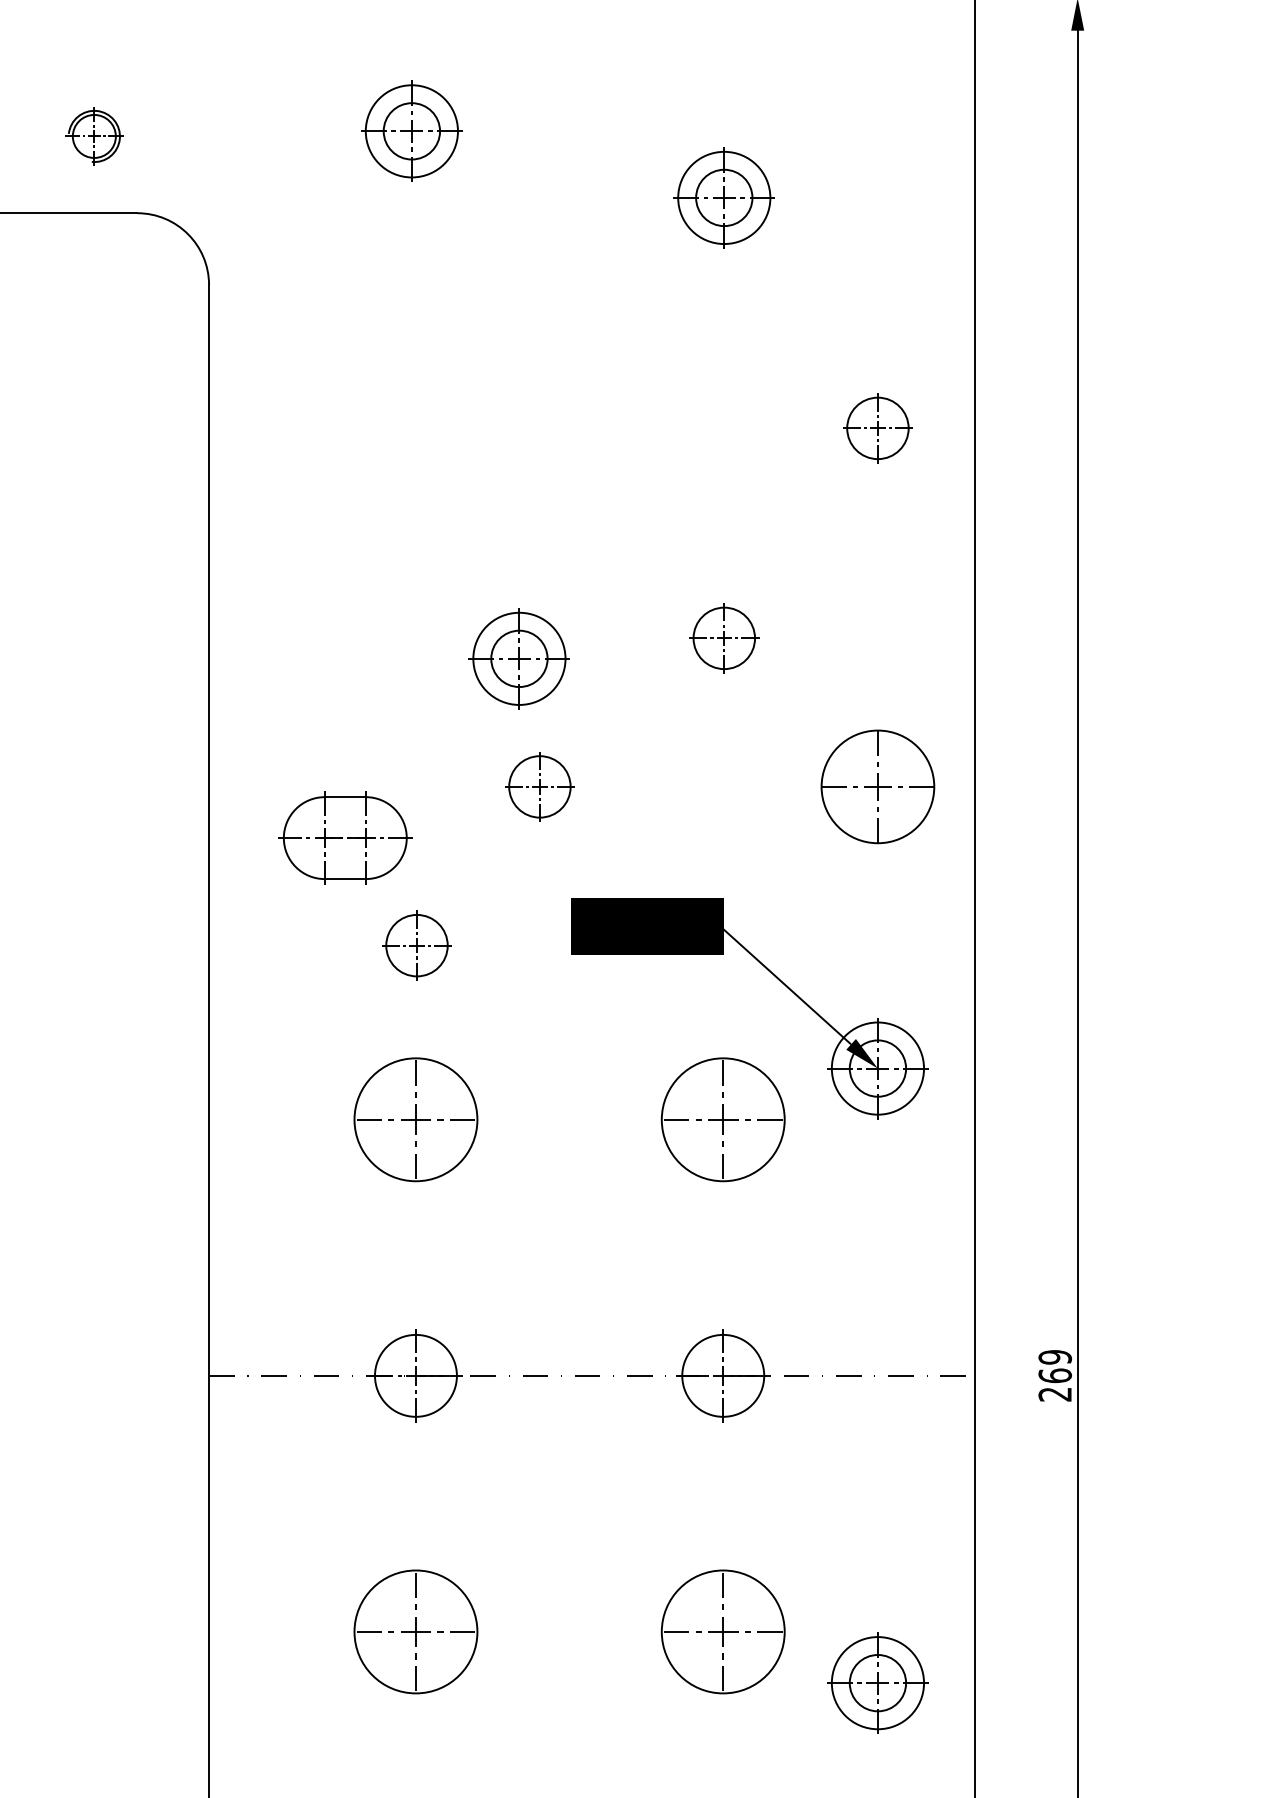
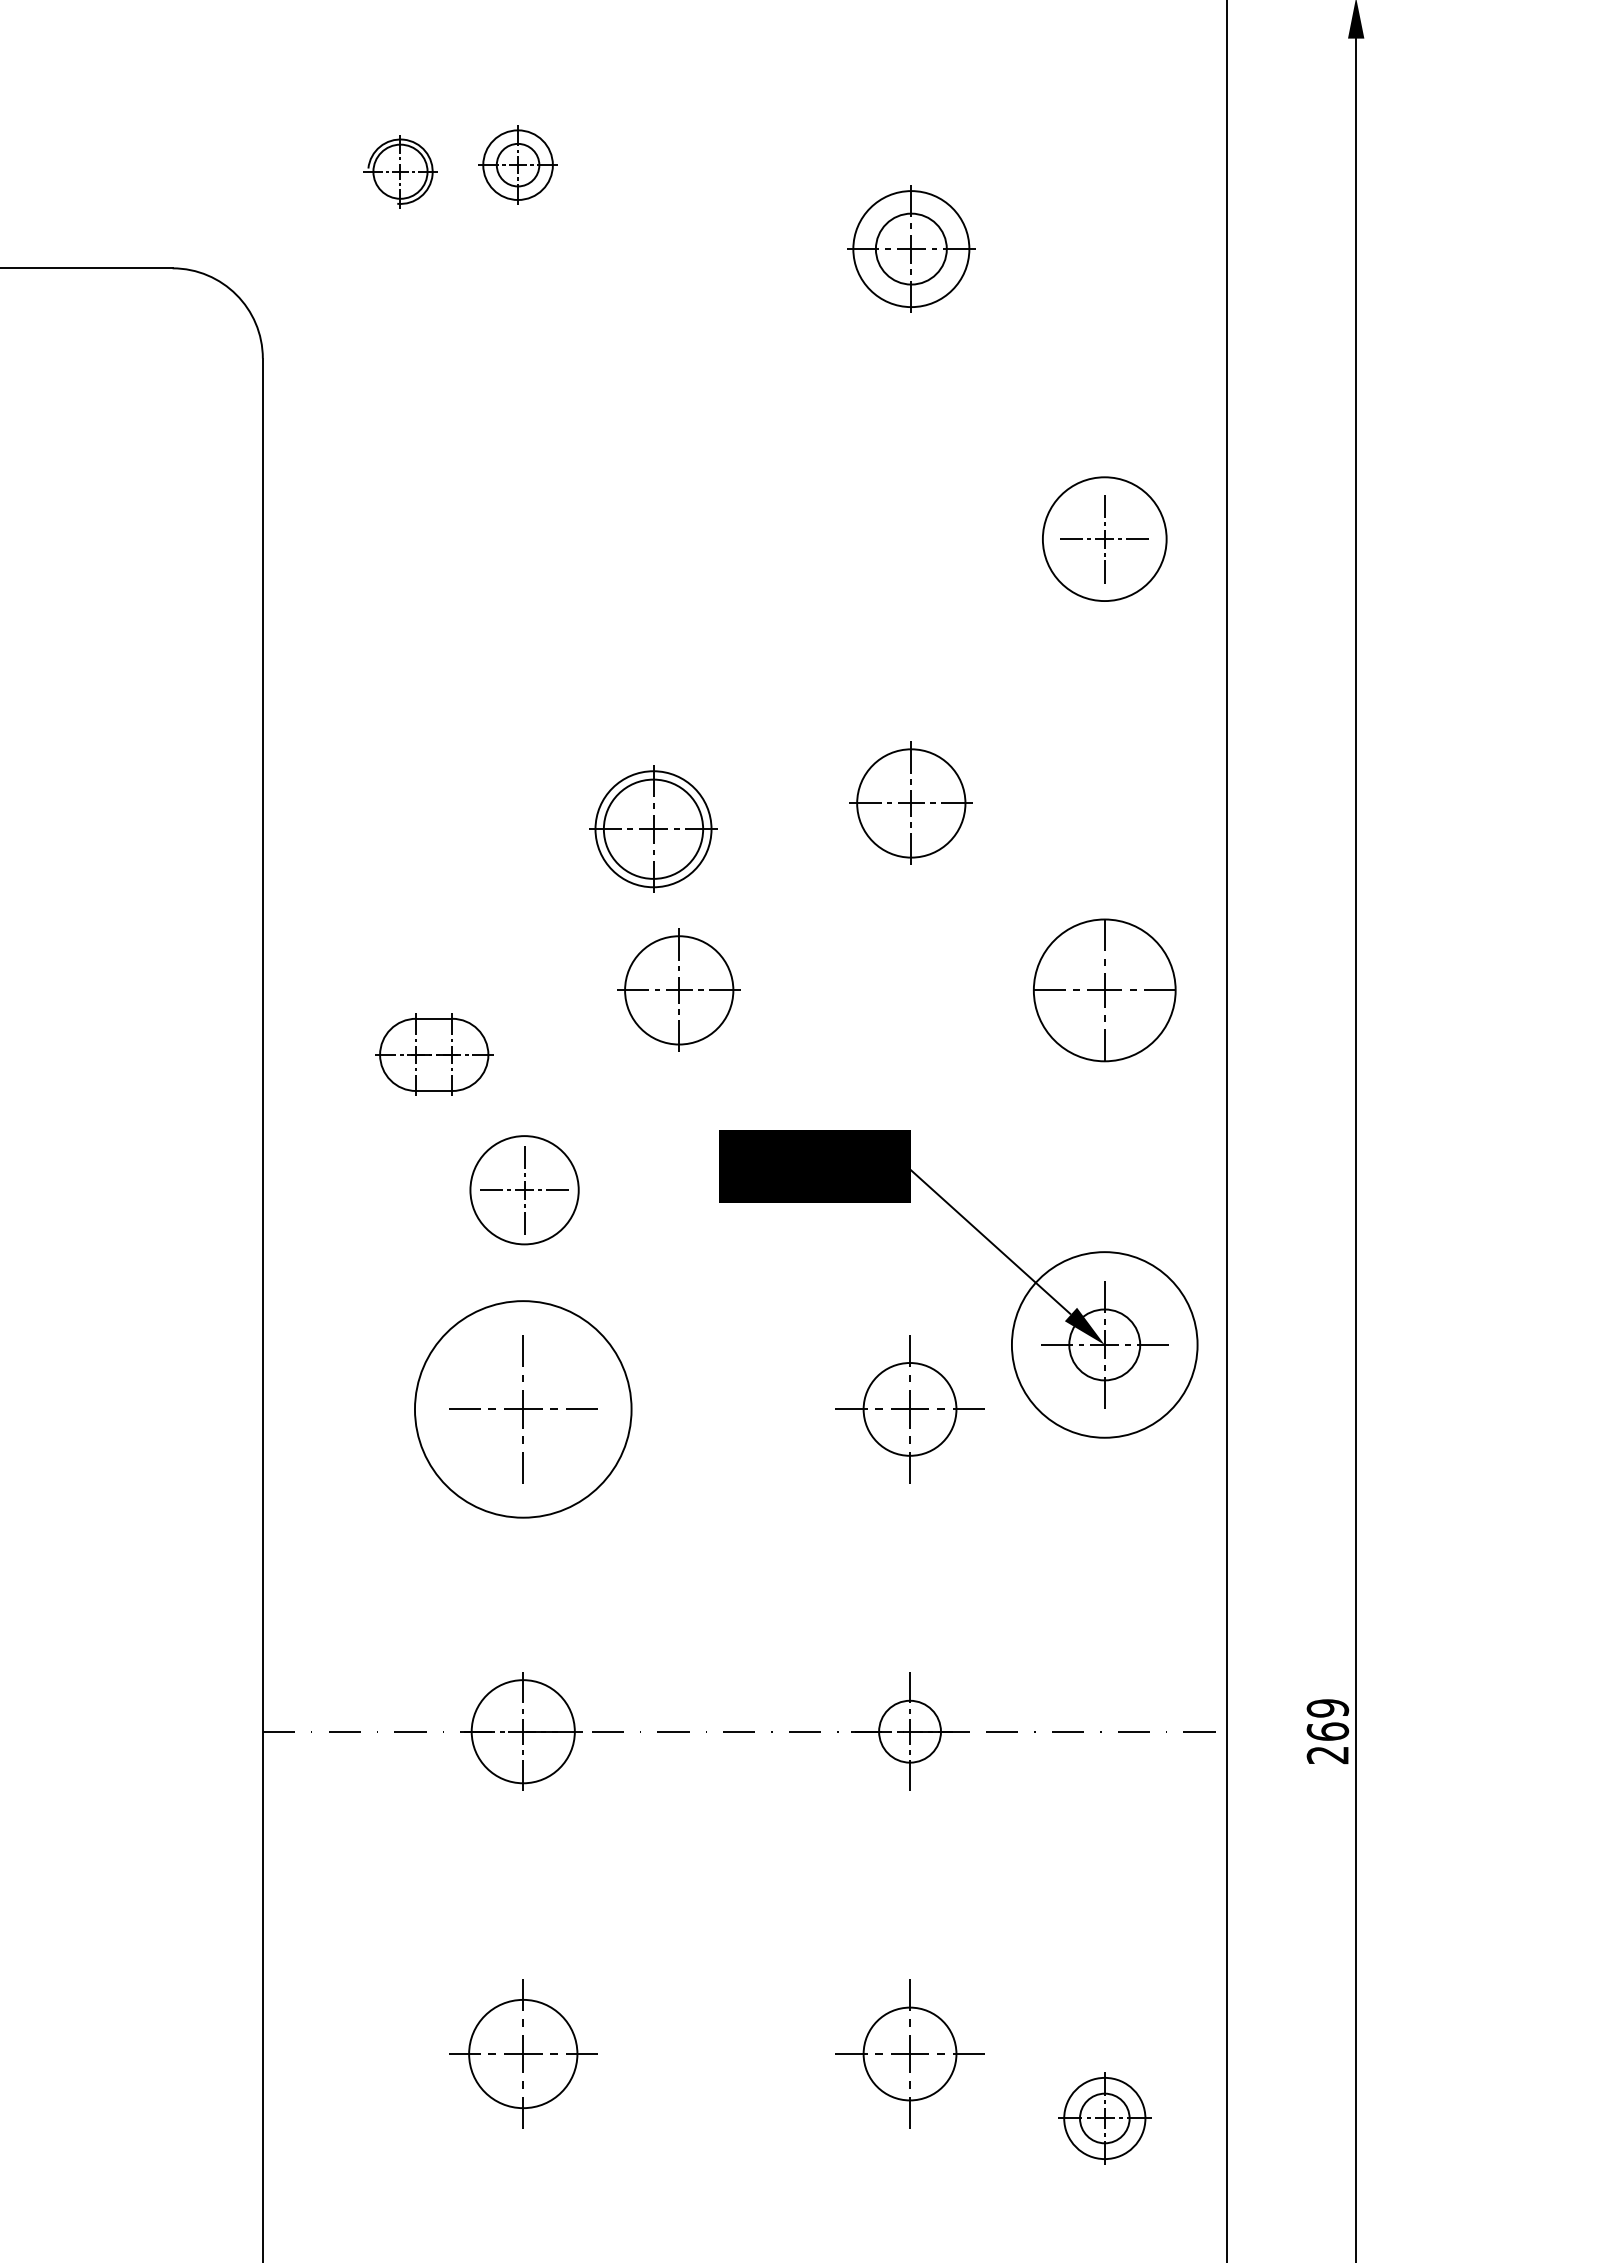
part: (411, 130) -> (517, 164), size x0.6
part: (94, 136) -> (400, 171), moved
circle: (877, 427) -> (1104, 538), size x1.6
part: (724, 638) -> (911, 803), size x1.4
circle: (519, 658) -> (653, 828), size x1.4
part: (540, 786) -> (679, 990), size x1.4
part: (344, 837) -> (433, 1054), size x0.7
circle: (416, 945) -> (524, 1189), size x1.4
circle: (877, 1068) -> (1104, 1344), size x1.6
circle: (415, 1119) -> (522, 1409), size x1.4
circle: (722, 1119) -> (909, 1409), size x0.6
circle: (722, 1375) -> (909, 1731), size x0.6
circle: (415, 1631) -> (522, 2053), size x0.7
circle: (722, 1631) -> (909, 2053), size x0.6
part: (877, 1683) -> (1104, 2118), size x0.7

